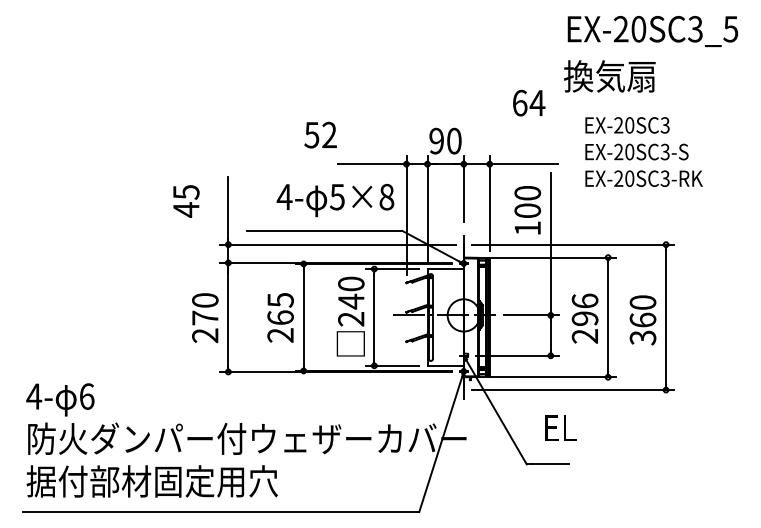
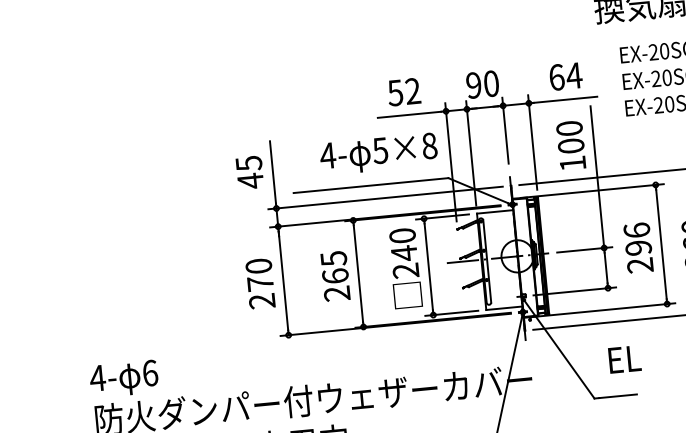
text: (529, 102) -> (566, 75), moved
text: (320, 134) -> (403, 91), moved
text: (186, 201) -> (250, 172), moved

